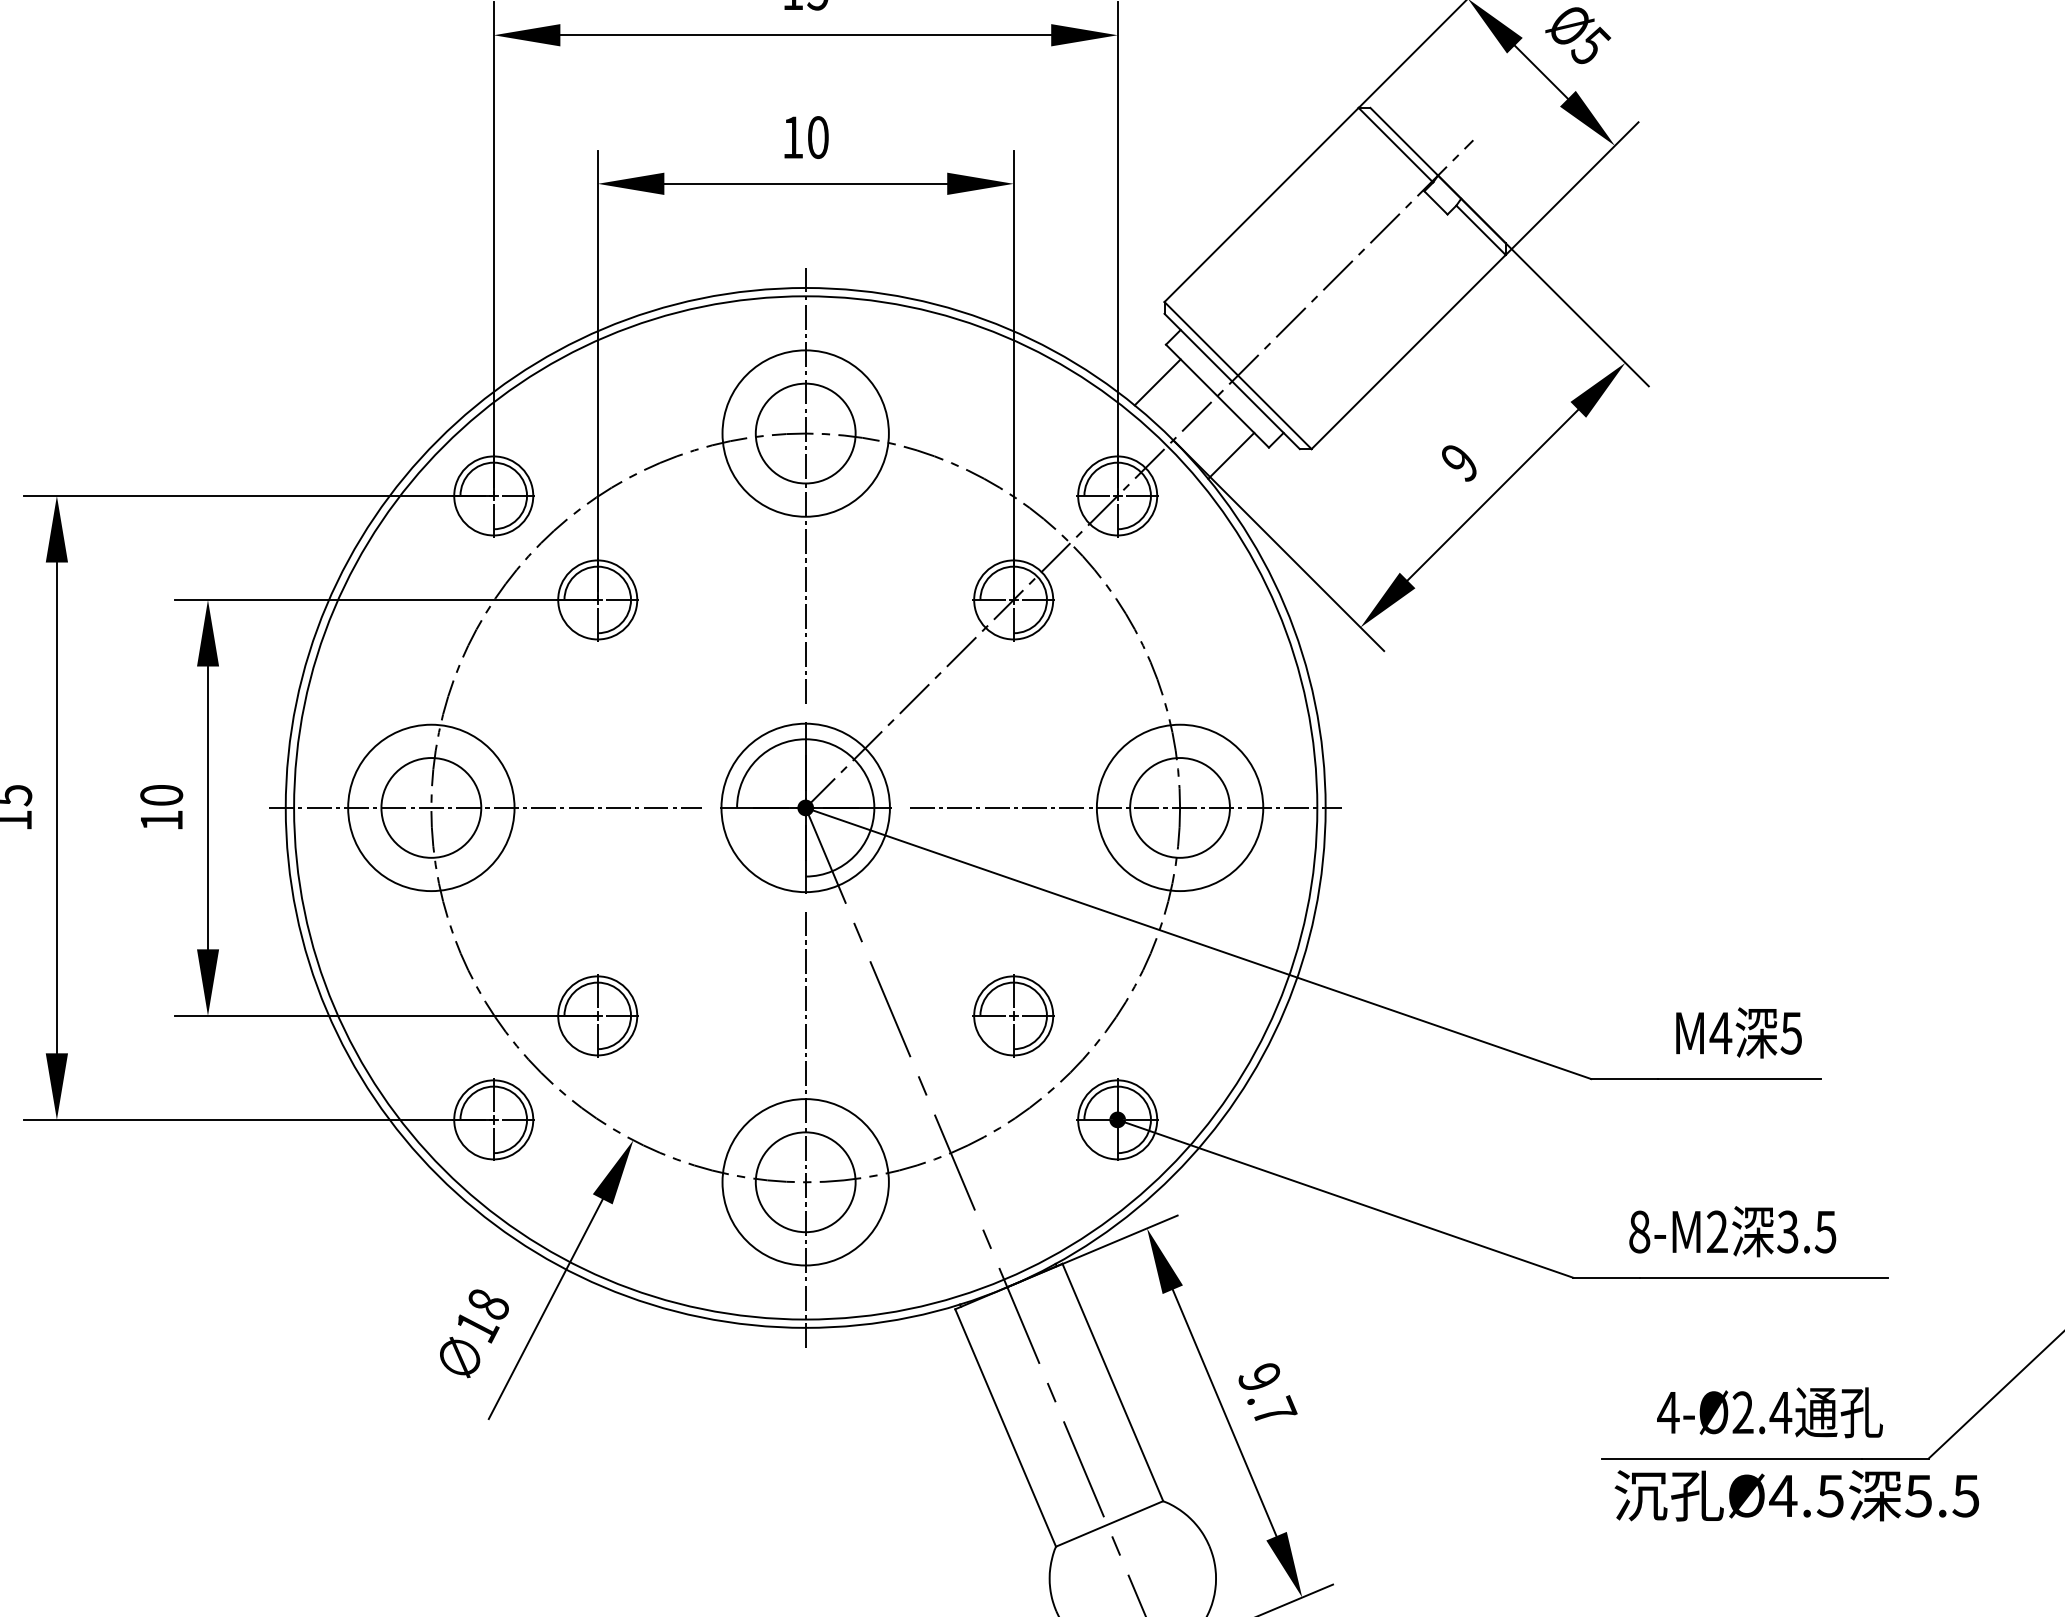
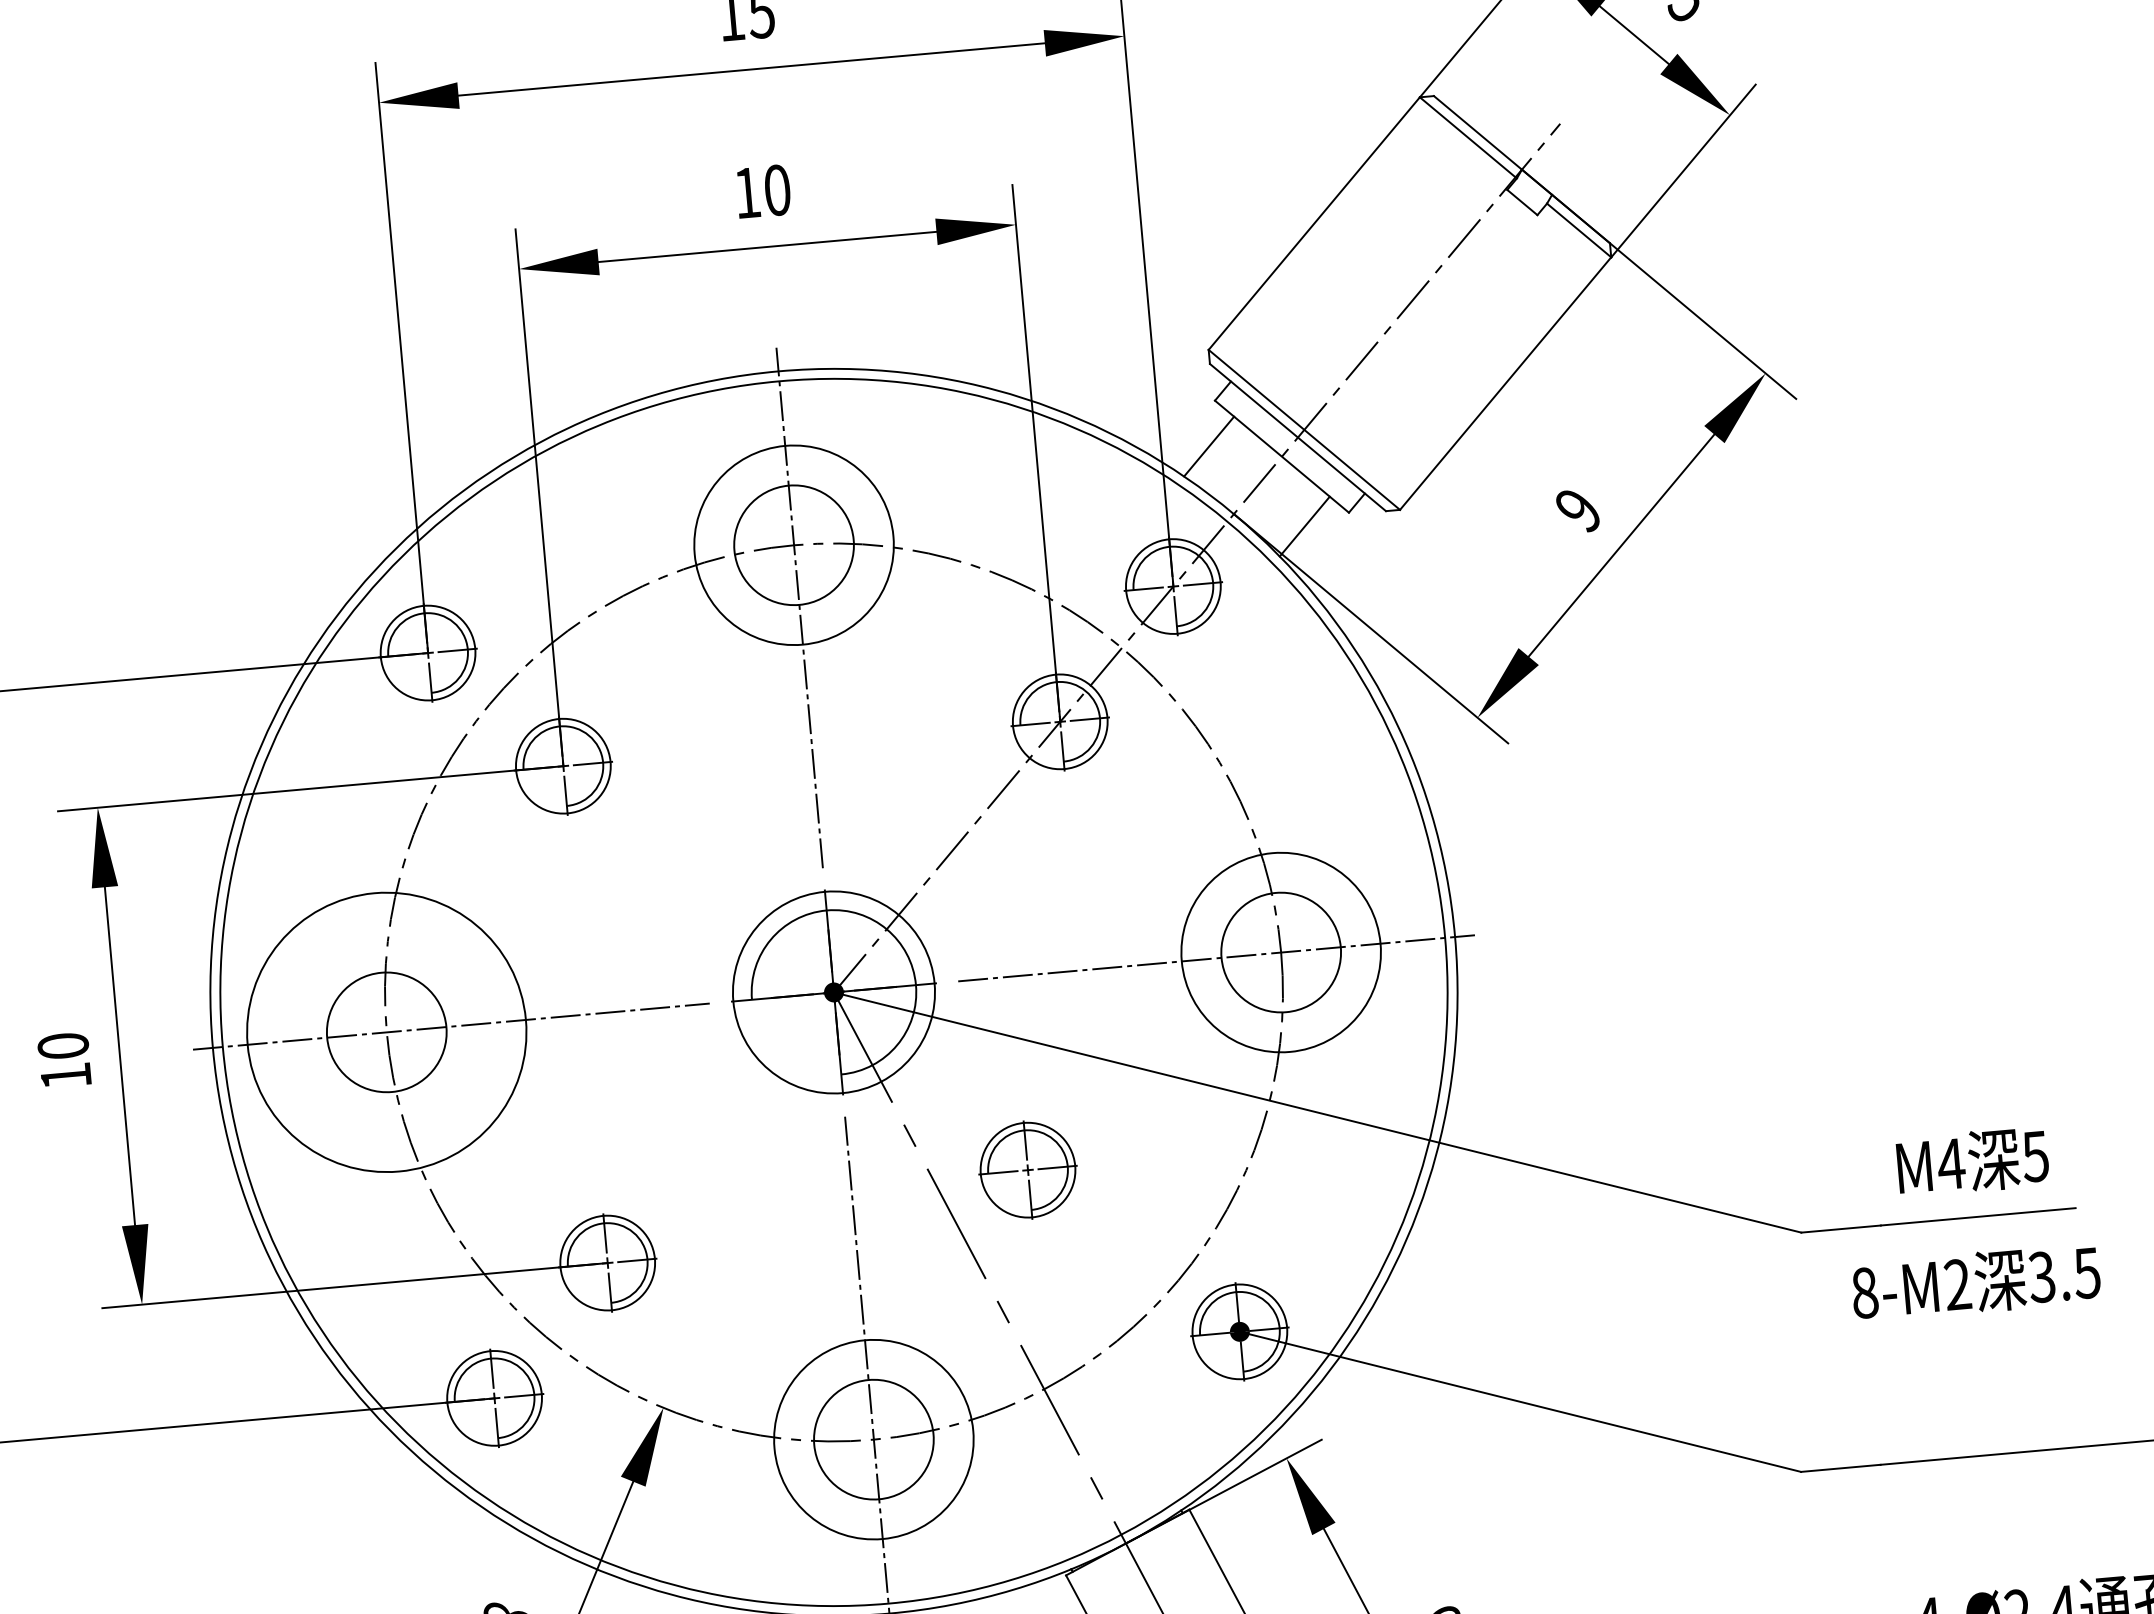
circle: (431, 807) -> (386, 1031), size x1.4
part: (1013, 1015) -> (1027, 1169), moved
text: (1732, 1231) -> (1975, 1282), moved

